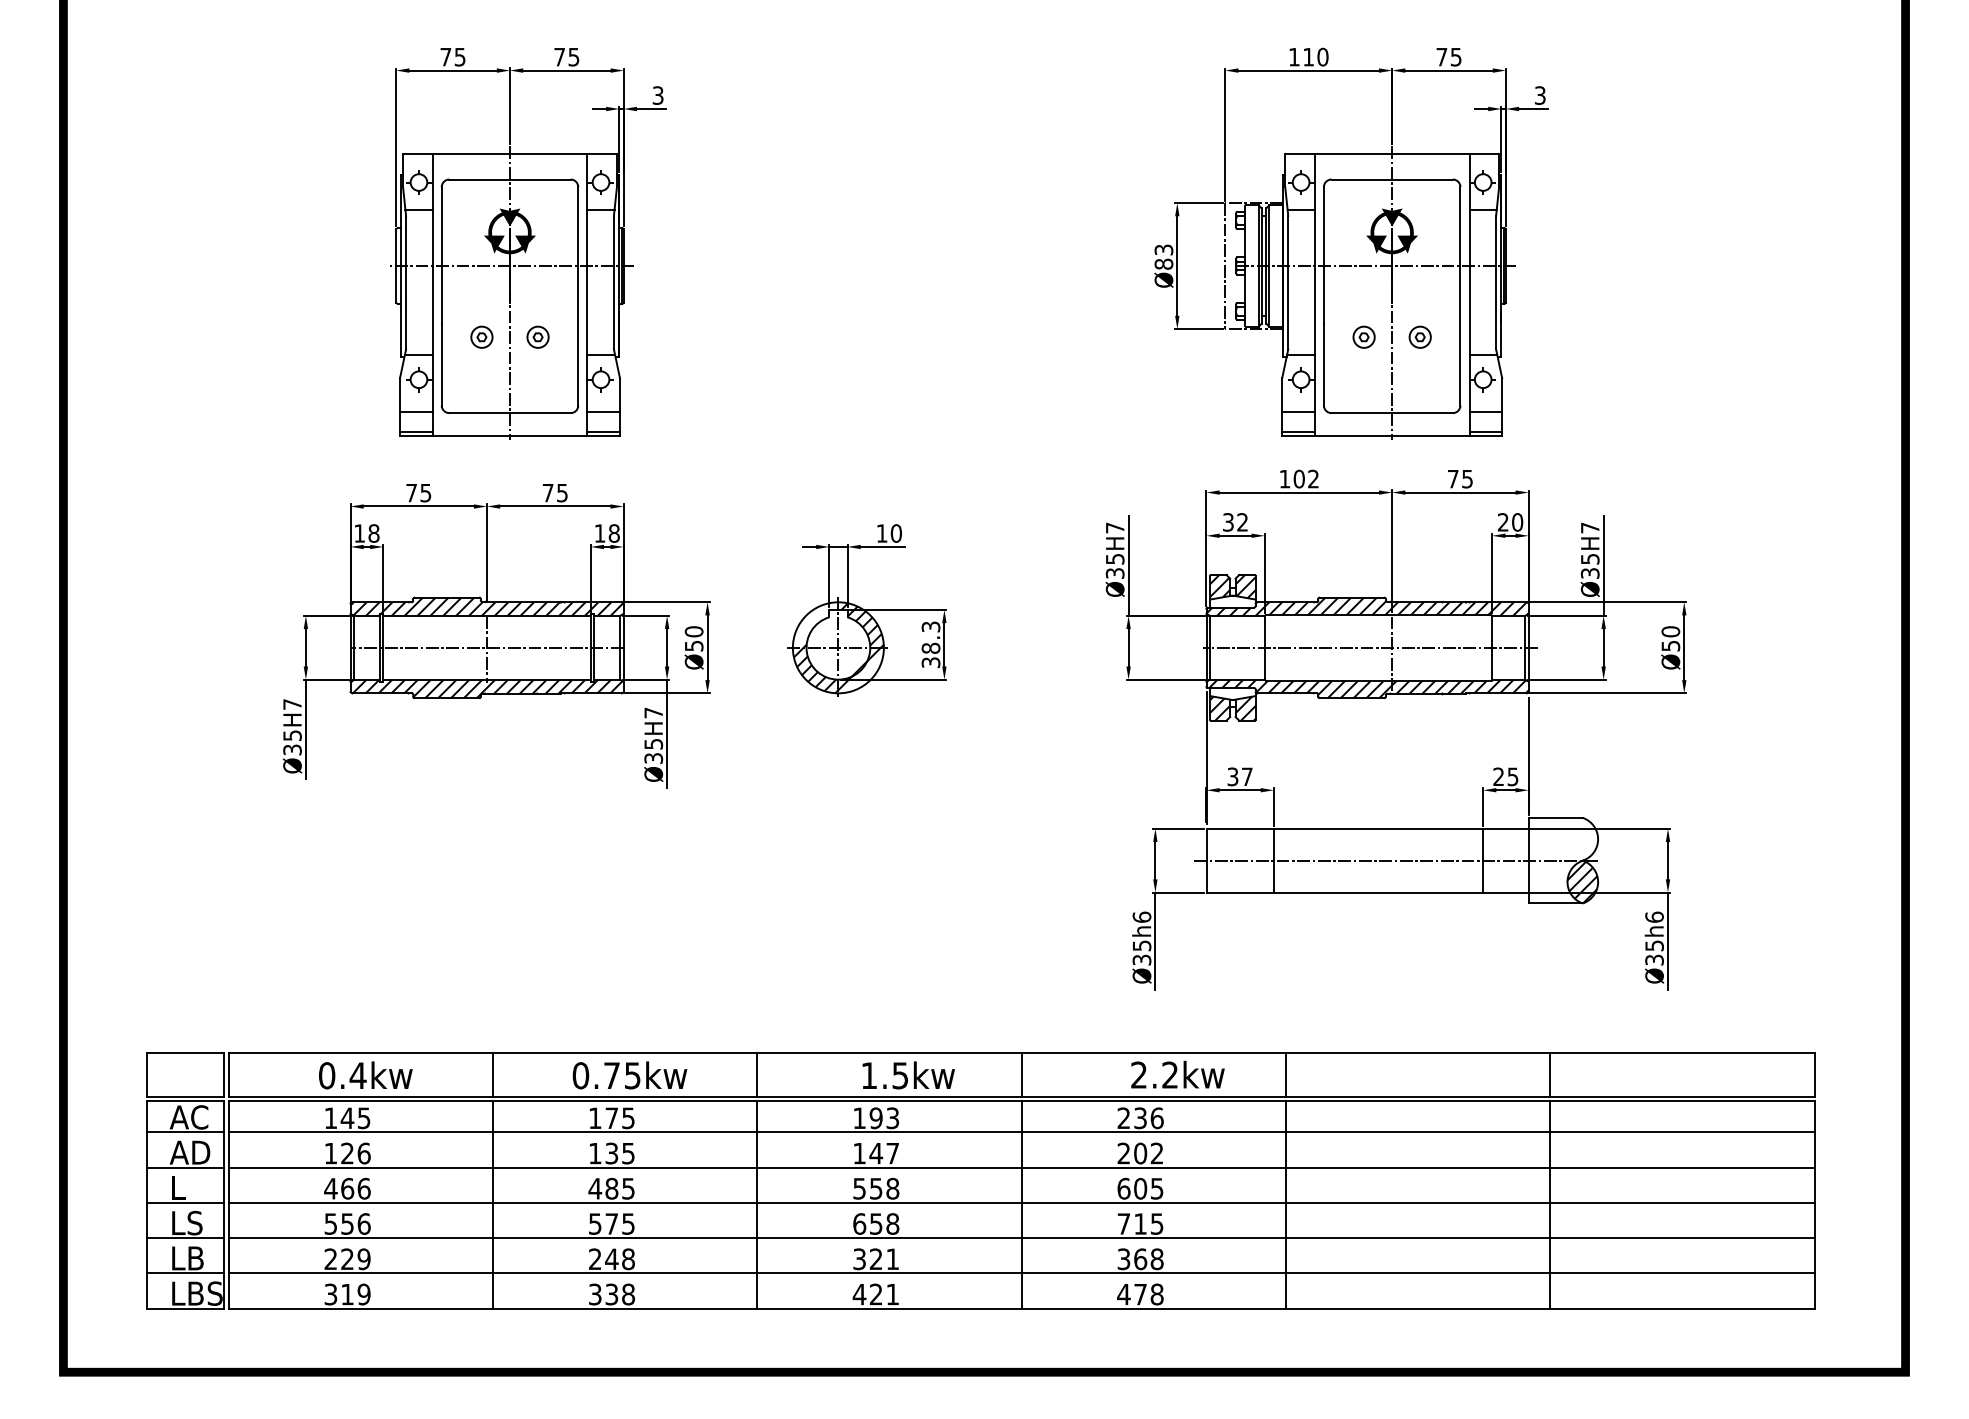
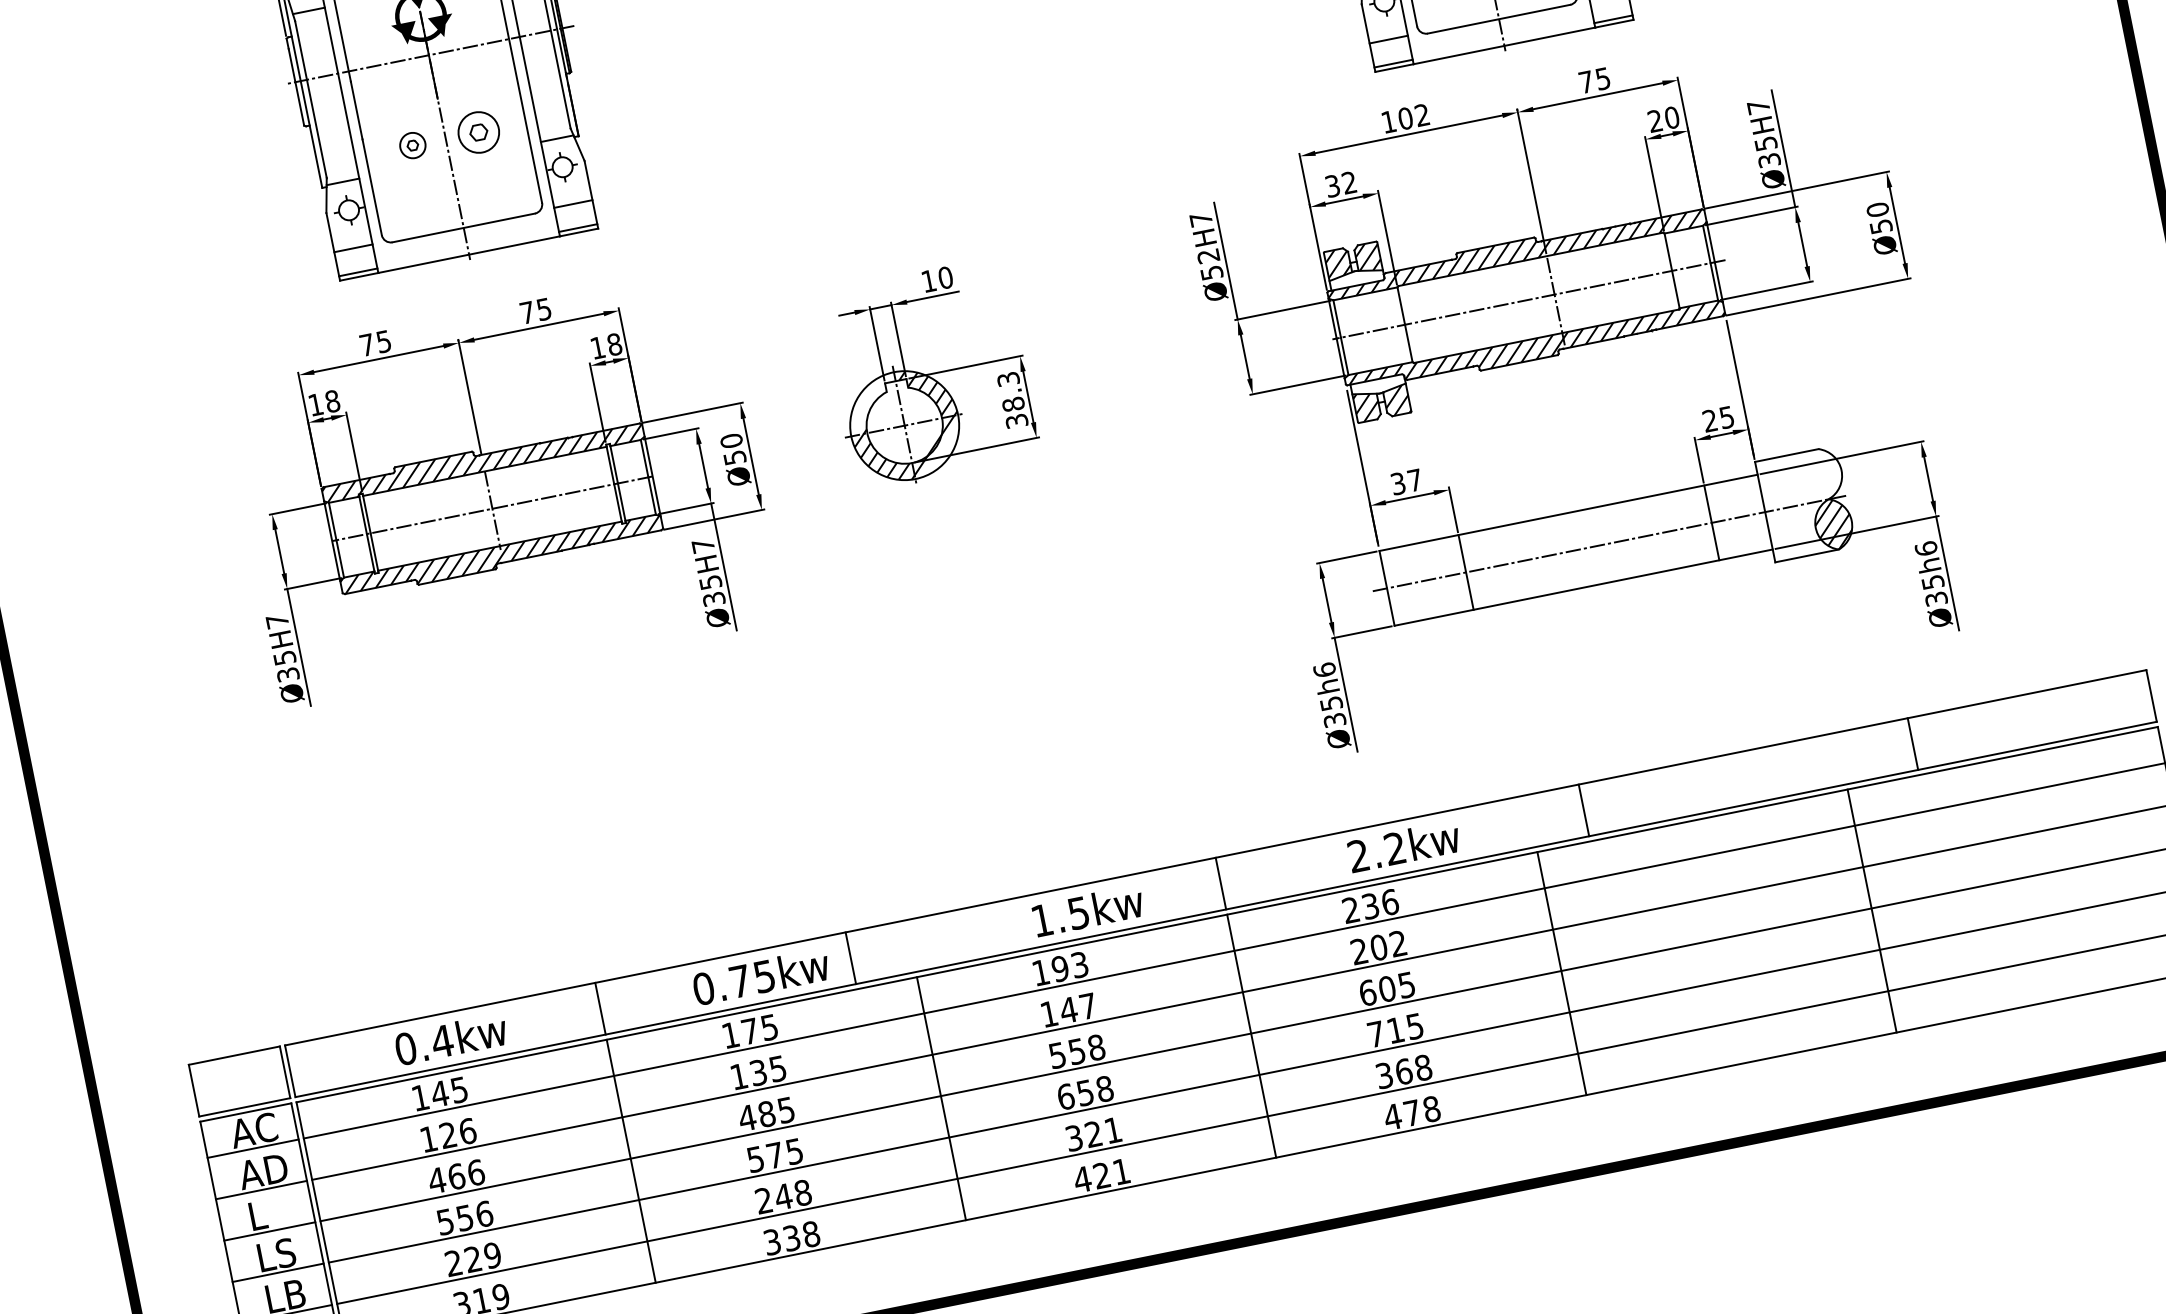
part: (537, 336) -> (477, 131), size x1.6
text: (1114, 566) -> (1209, 264), Ø35H7 -> Ø52H7
line: (757, 1074) -> (850, 957), moved
line: (1286, 1074) -> (1584, 809), moved
line: (1550, 1074) -> (1912, 743), moved

